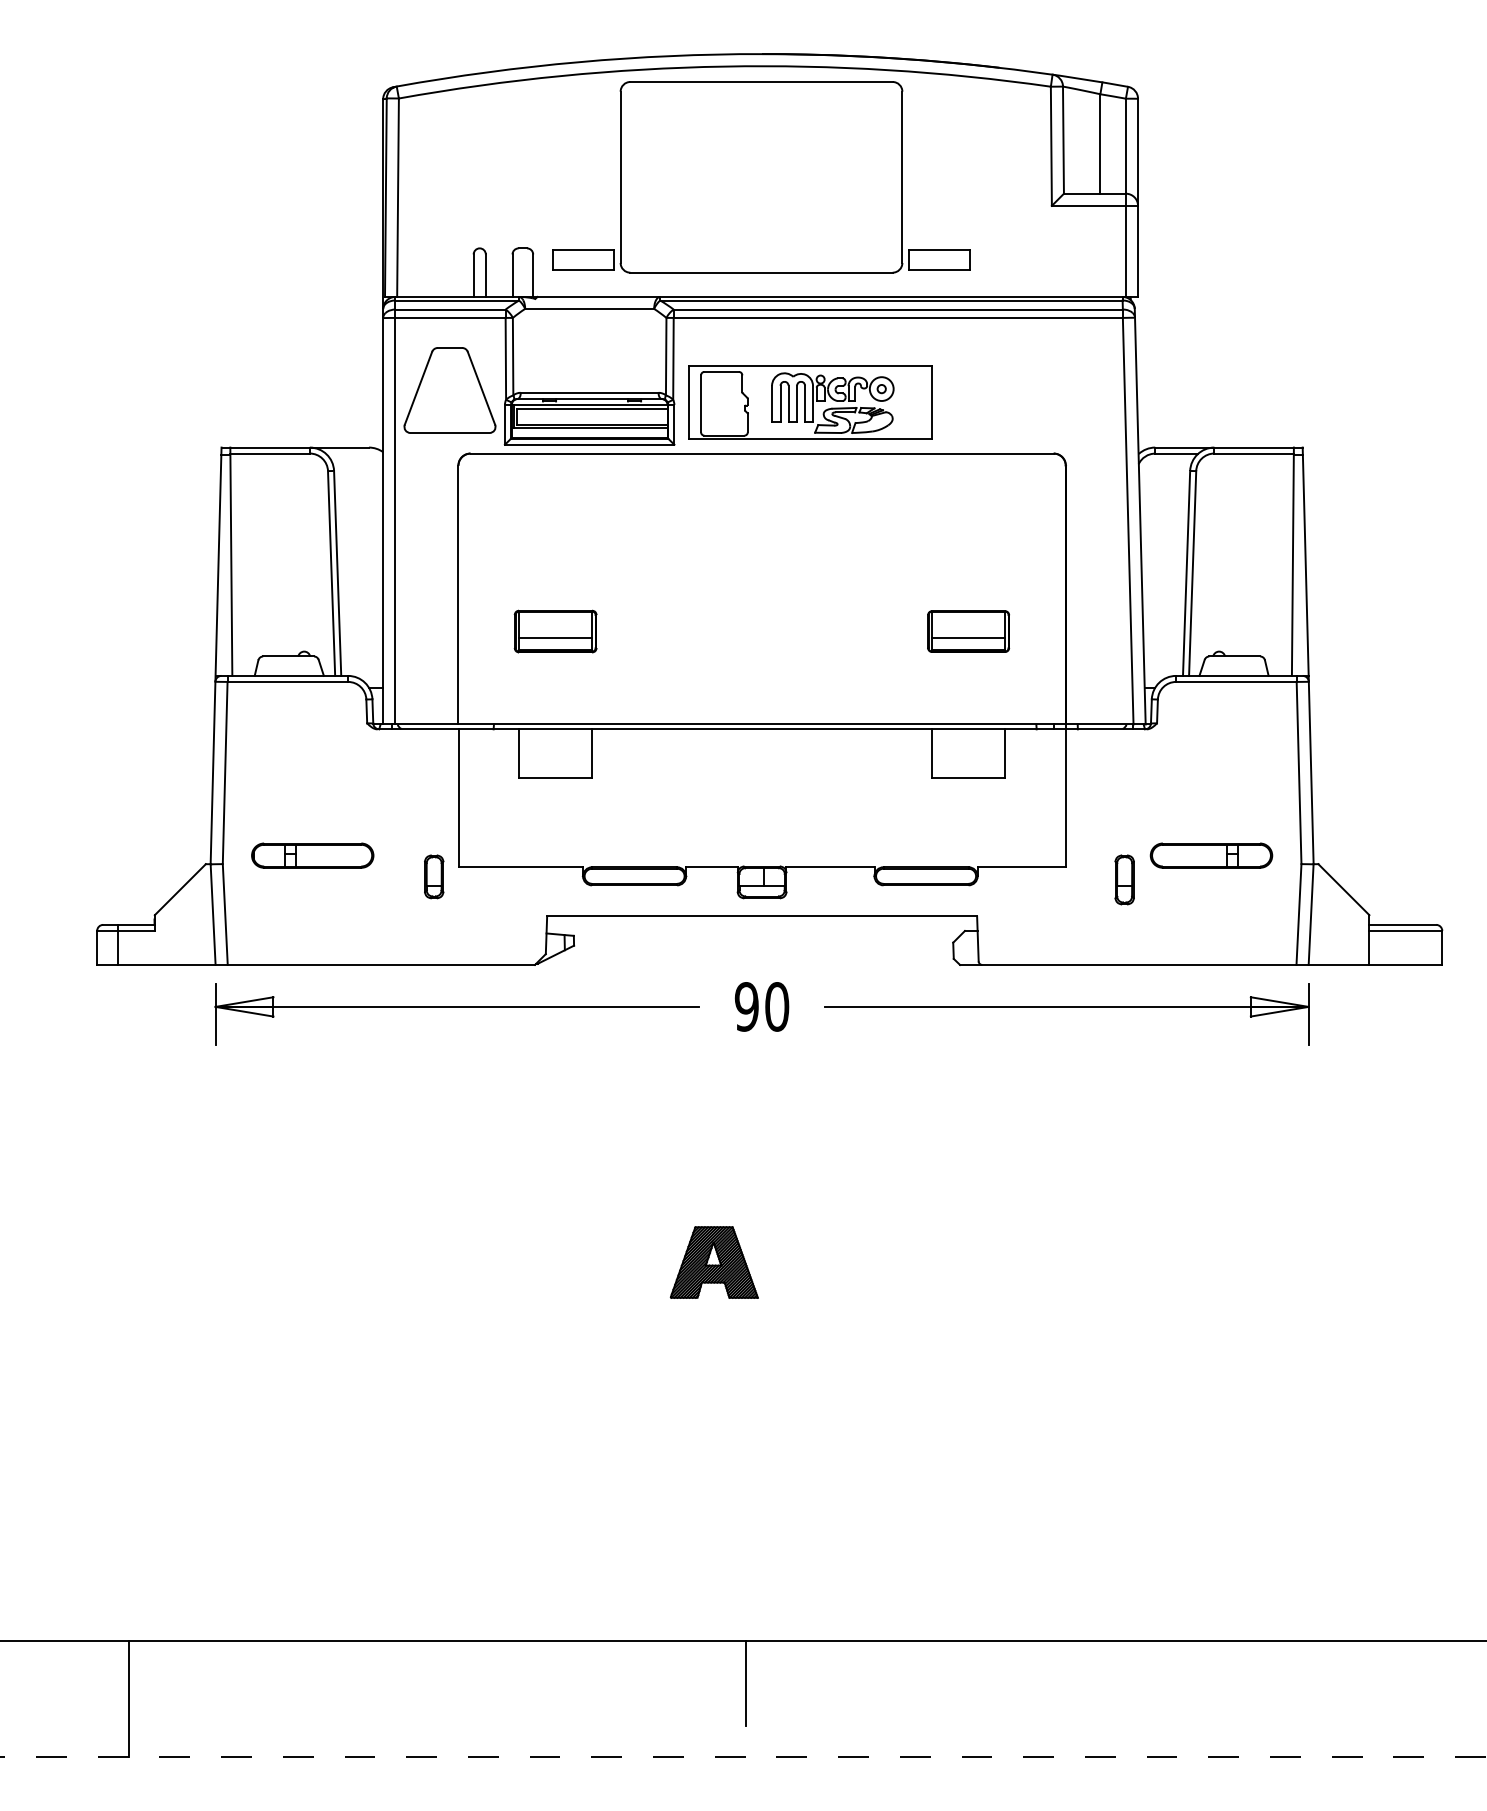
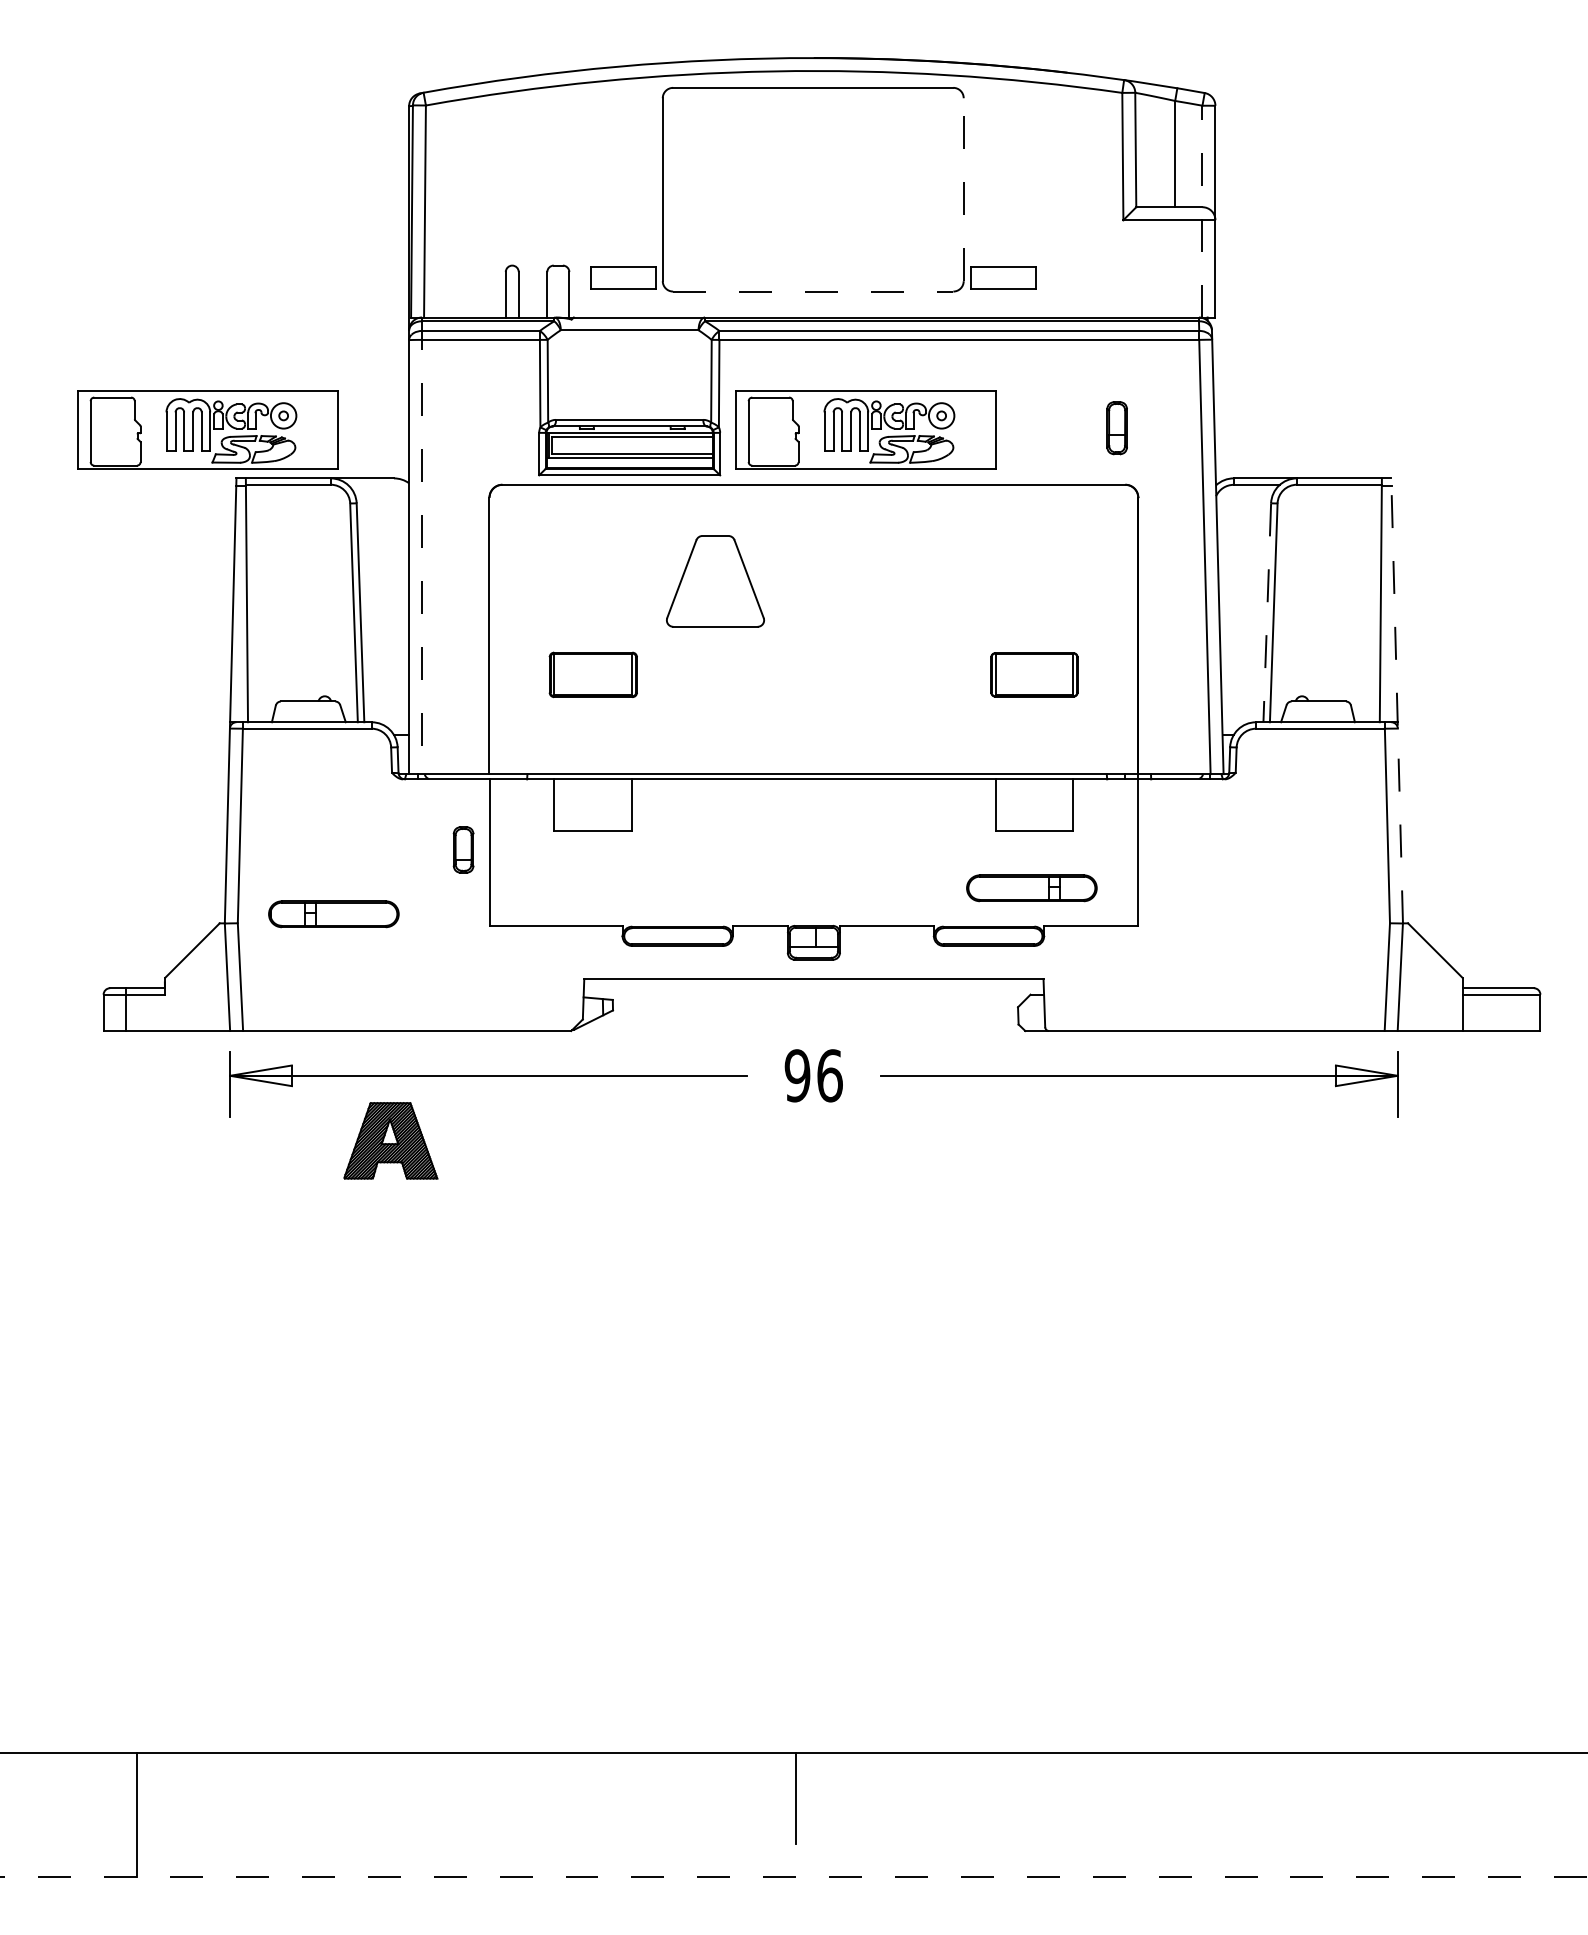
line: (902, 177) -> (963, 189), solid -> dashed
line: (1125, 197) -> (1202, 211), solid -> dashed
line: (761, 272) -> (813, 291), solid -> dashed
part: (450, 390) -> (715, 581), moved
part: (194, 401) -> (207, 429), added
line: (395, 511) -> (422, 546), solid -> dashed
line: (1186, 574) -> (1267, 613), solid -> dashed
line: (555, 638) -> (593, 682), removed
line: (968, 638) -> (1034, 682), removed
line: (1308, 655) -> (1397, 700), solid -> dashed
part: (1211, 855) -> (1031, 888), moved
part: (434, 876) -> (463, 849), moved
part: (1124, 880) -> (1116, 428), moved
text: (776, 1006) -> (829, 1075), 90 -> 96
part: (714, 1262) -> (390, 1140), moved

